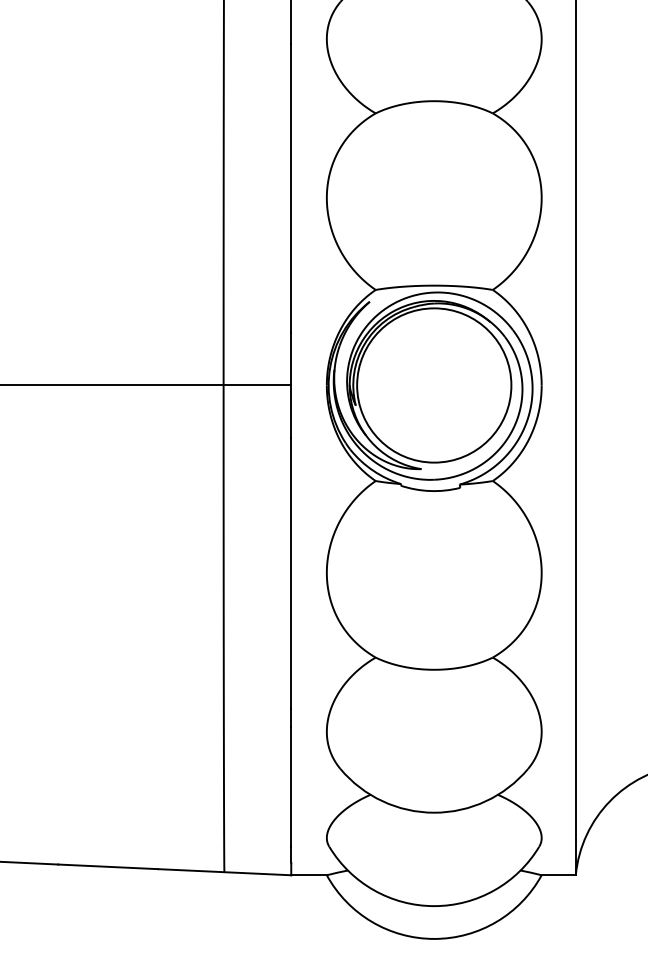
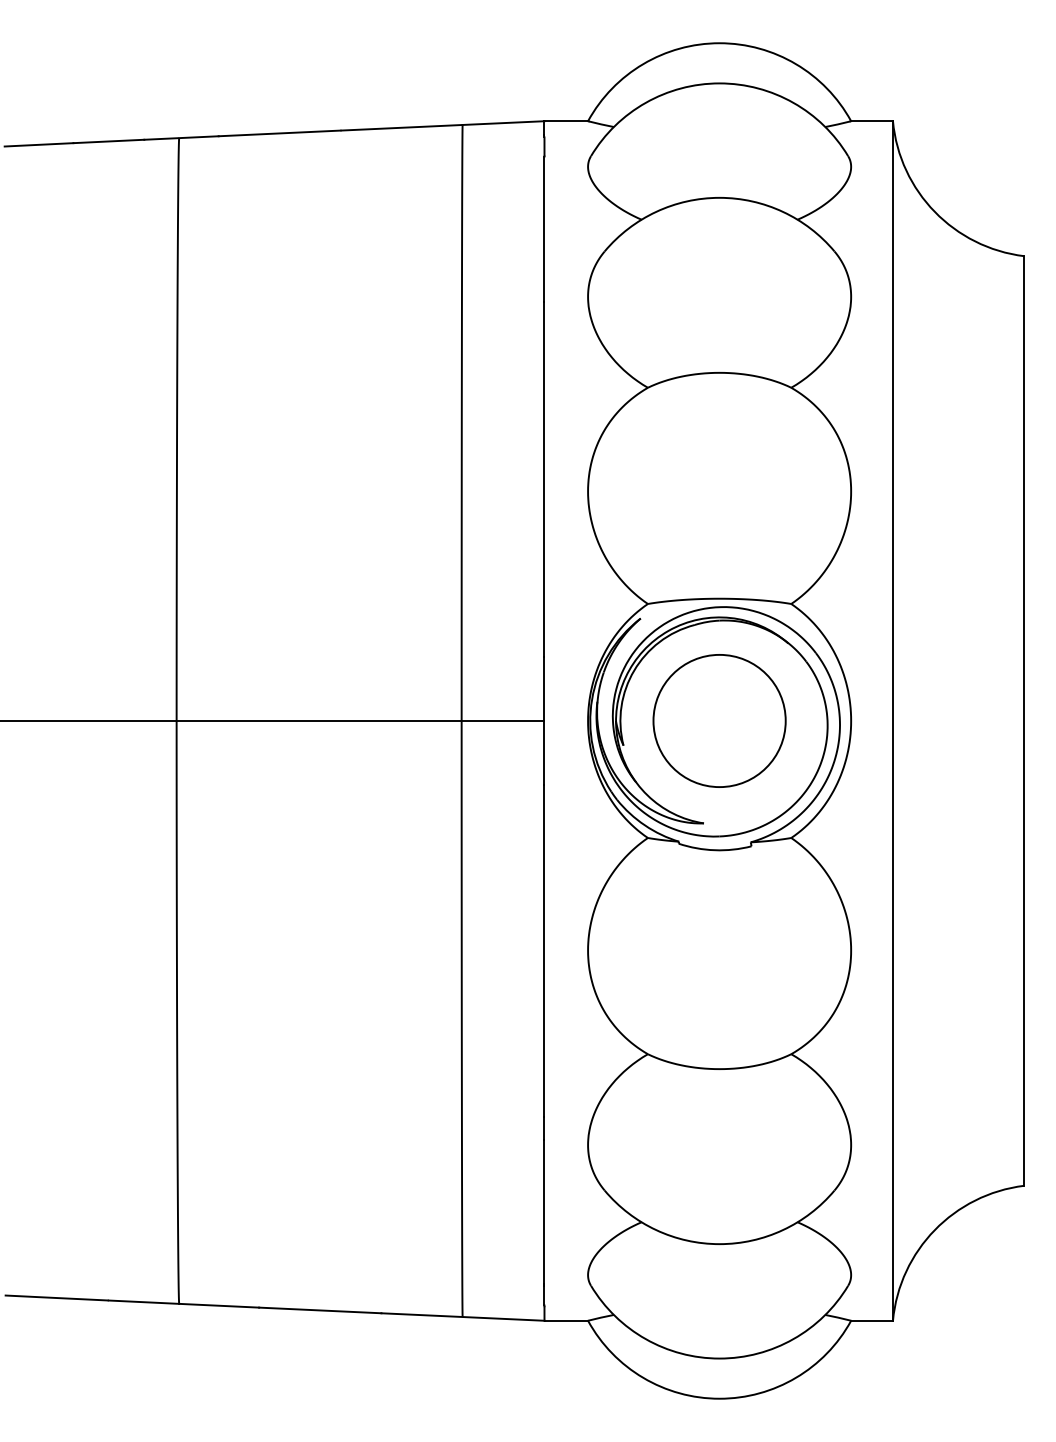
circle: (434, 385) -> (719, 720), size x0.7

